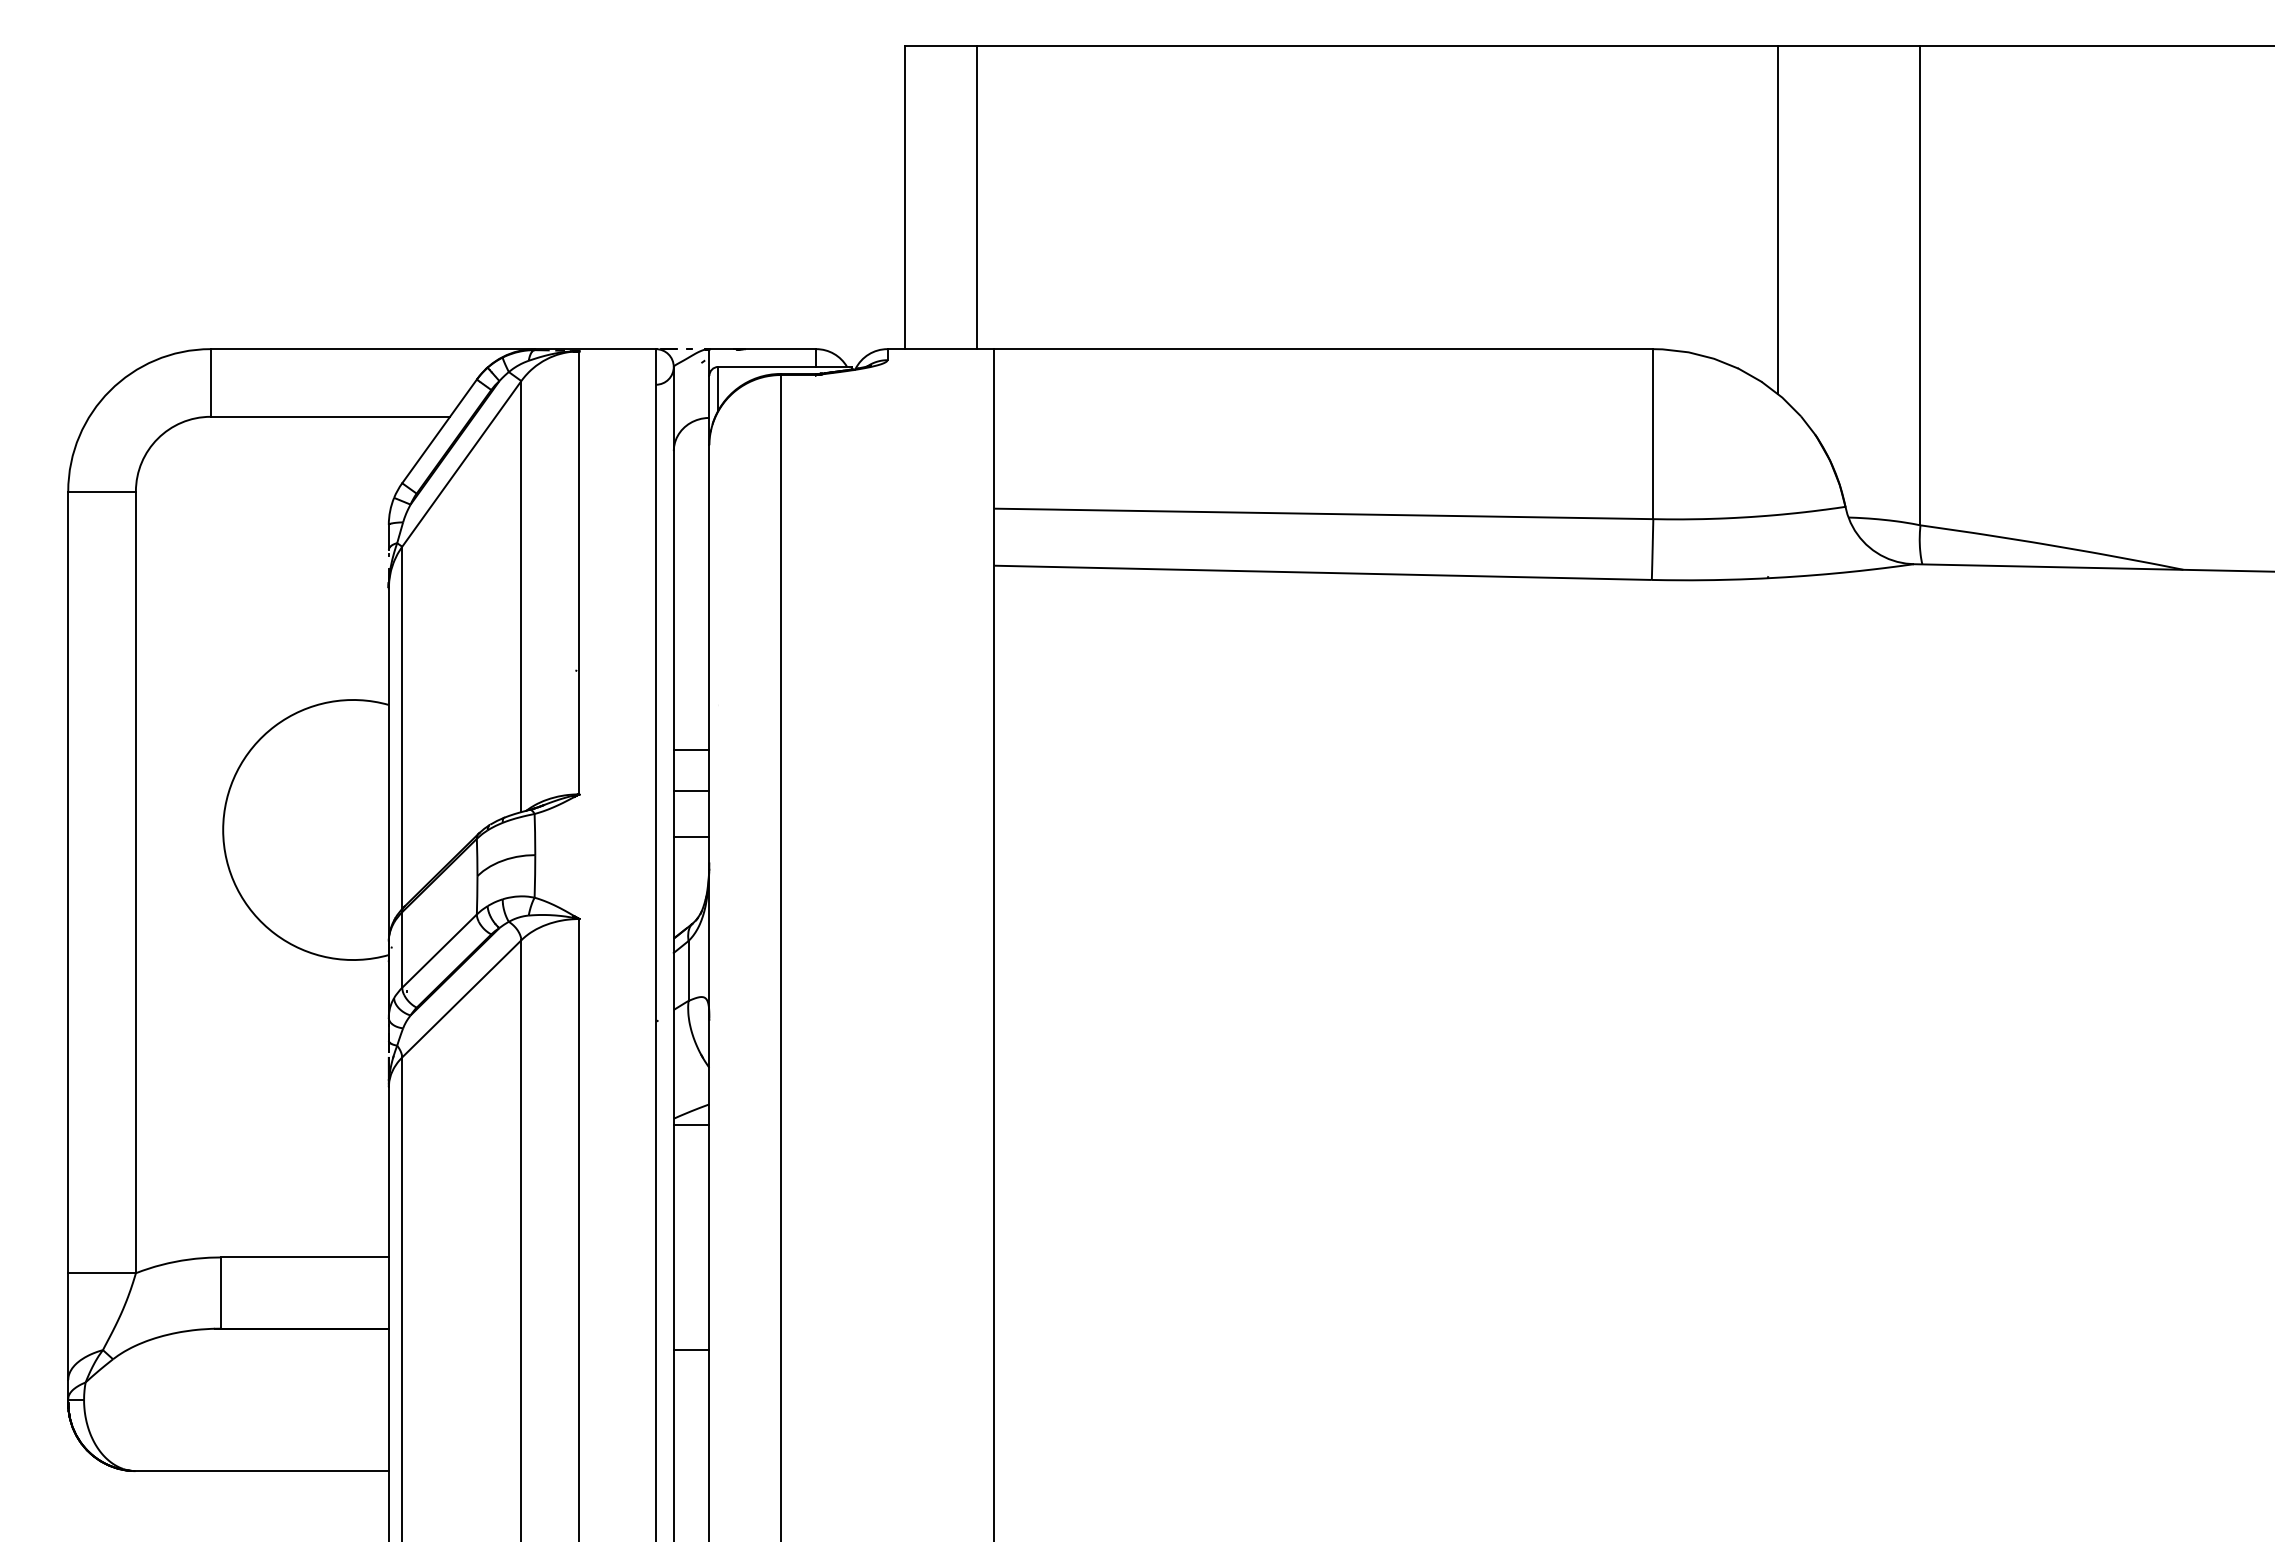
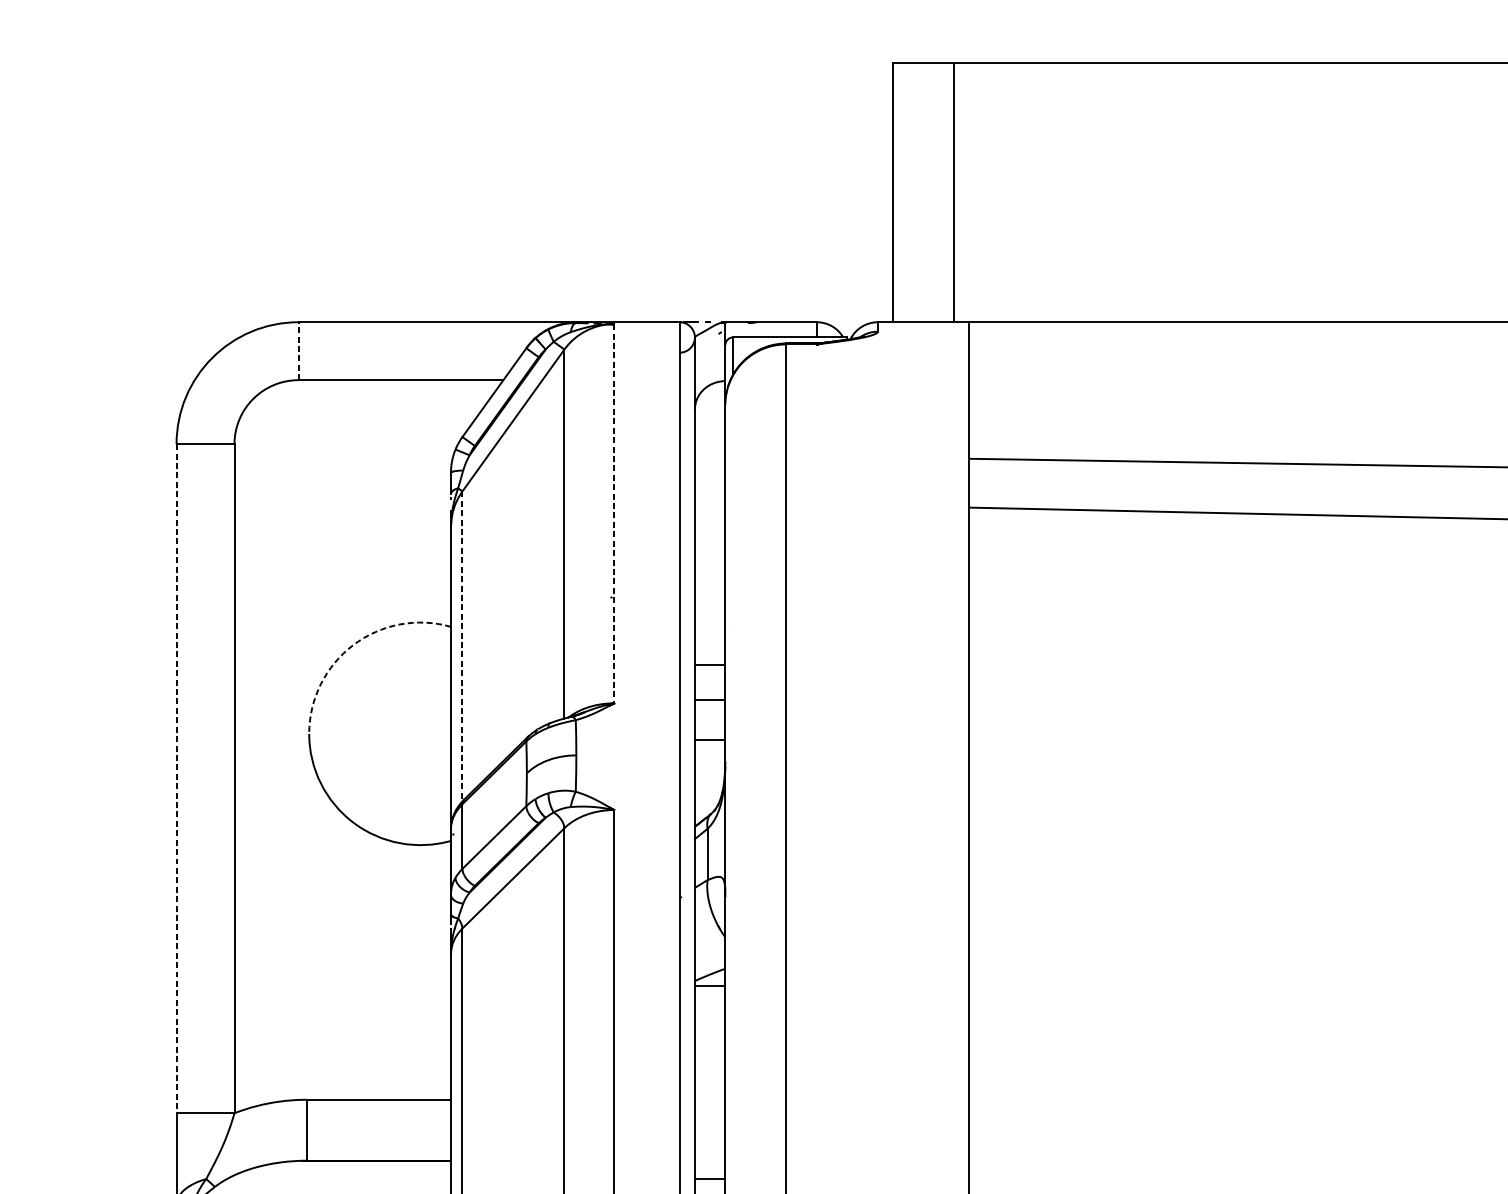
line: (210, 383) -> (298, 351), solid -> dashed
line: (579, 573) -> (614, 514), solid -> dashed
arc: (274, 726) -> (353, 645), solid -> dashed
line: (402, 728) -> (462, 646), solid -> dashed
line: (68, 882) -> (176, 778), solid -> dashed

